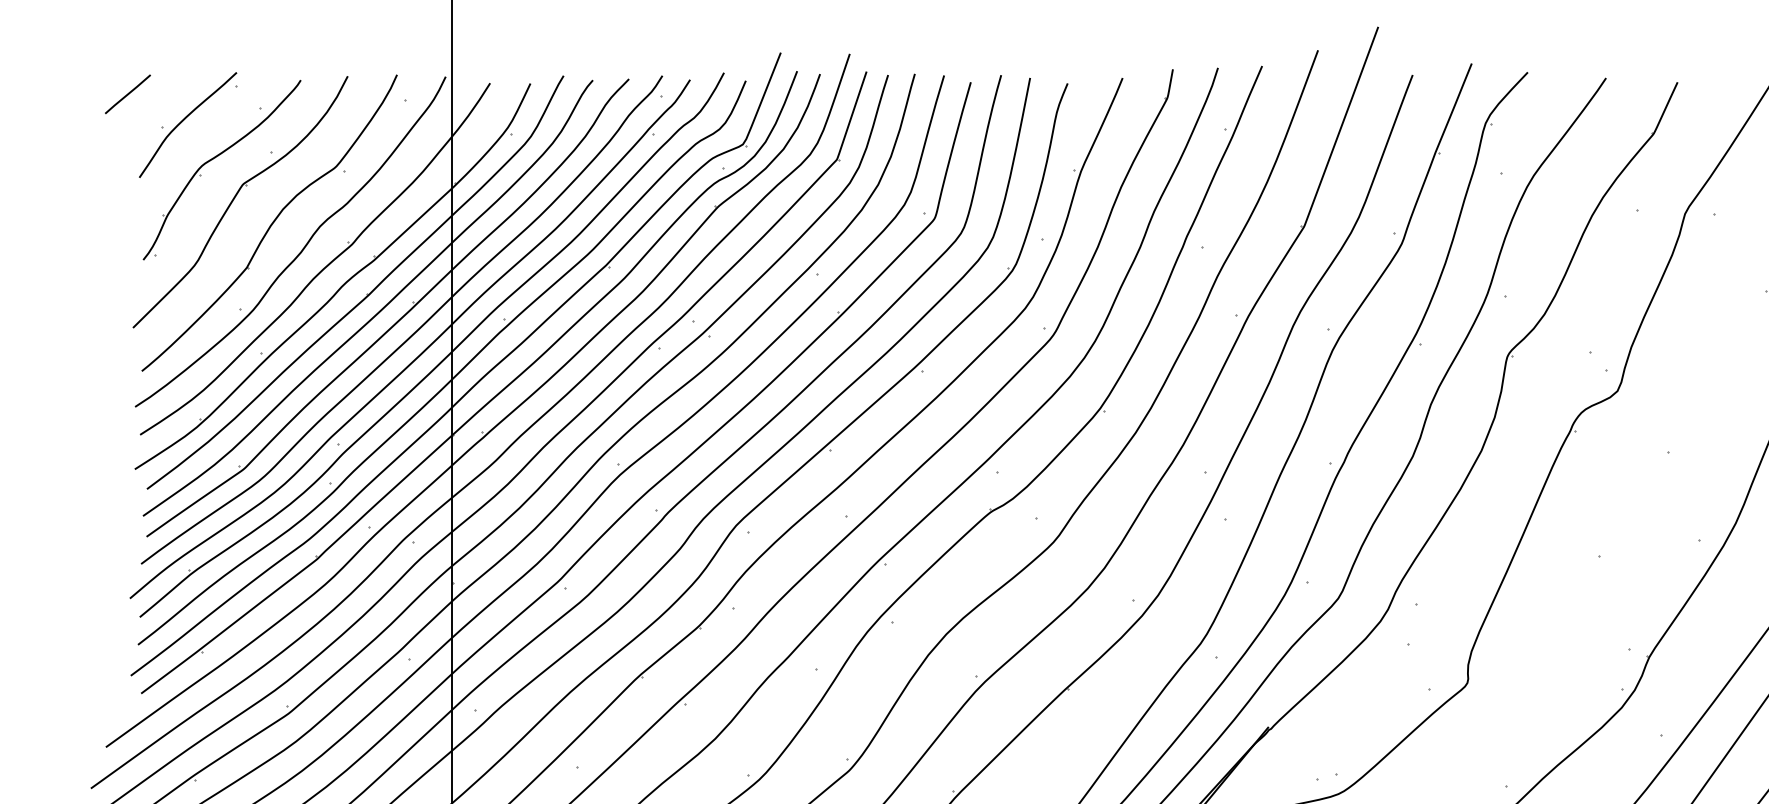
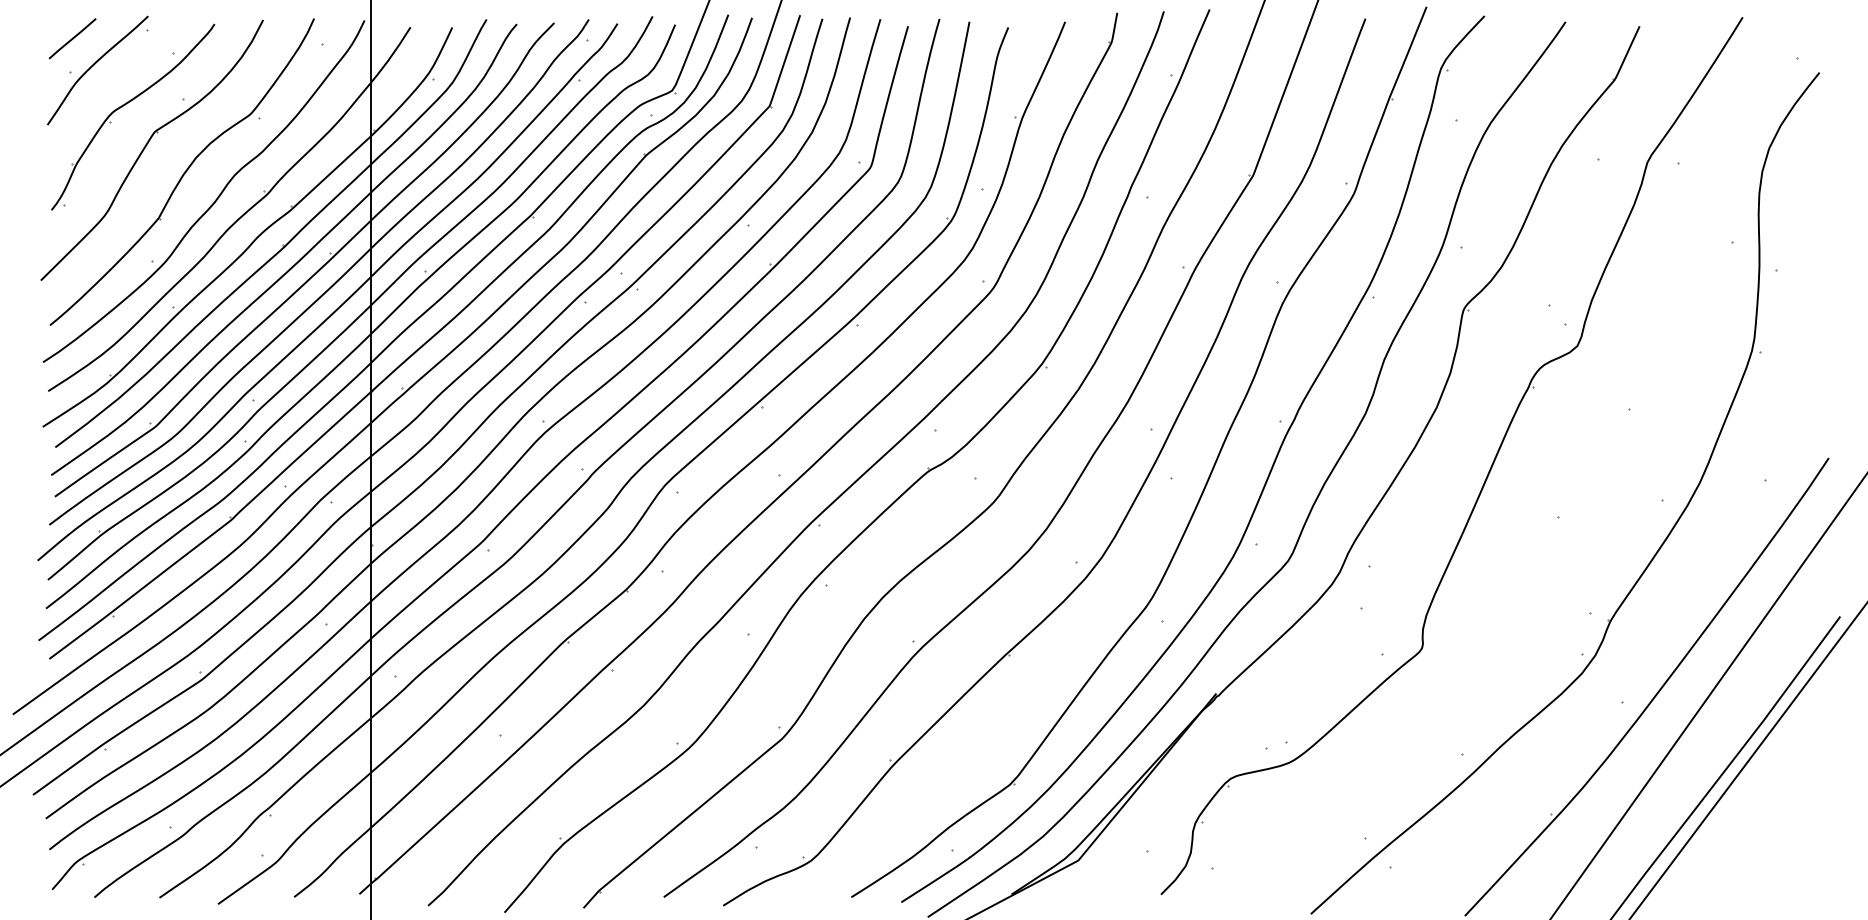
line: (127, 94) -> (72, 38), moved

